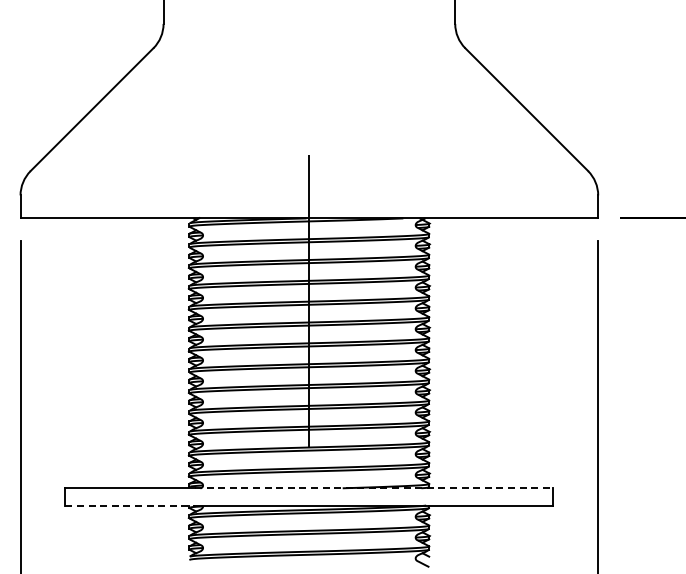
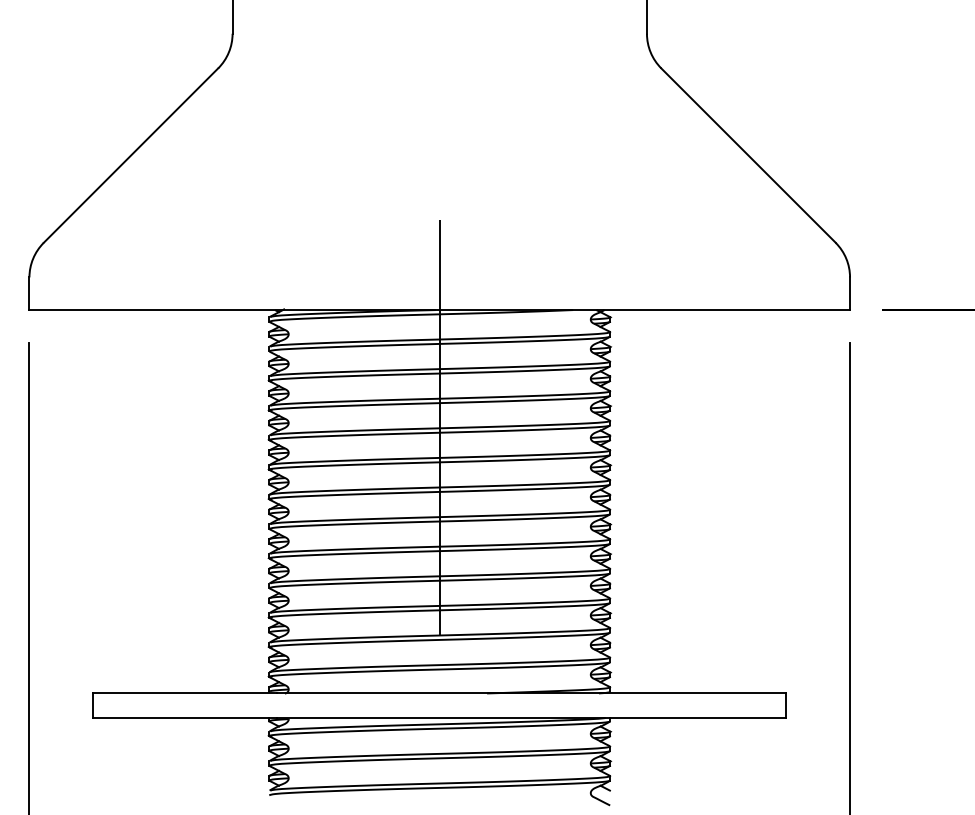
line: (374, 488) -> (532, 693), dashed -> solid
line: (130, 505) -> (185, 717), dashed -> solid

